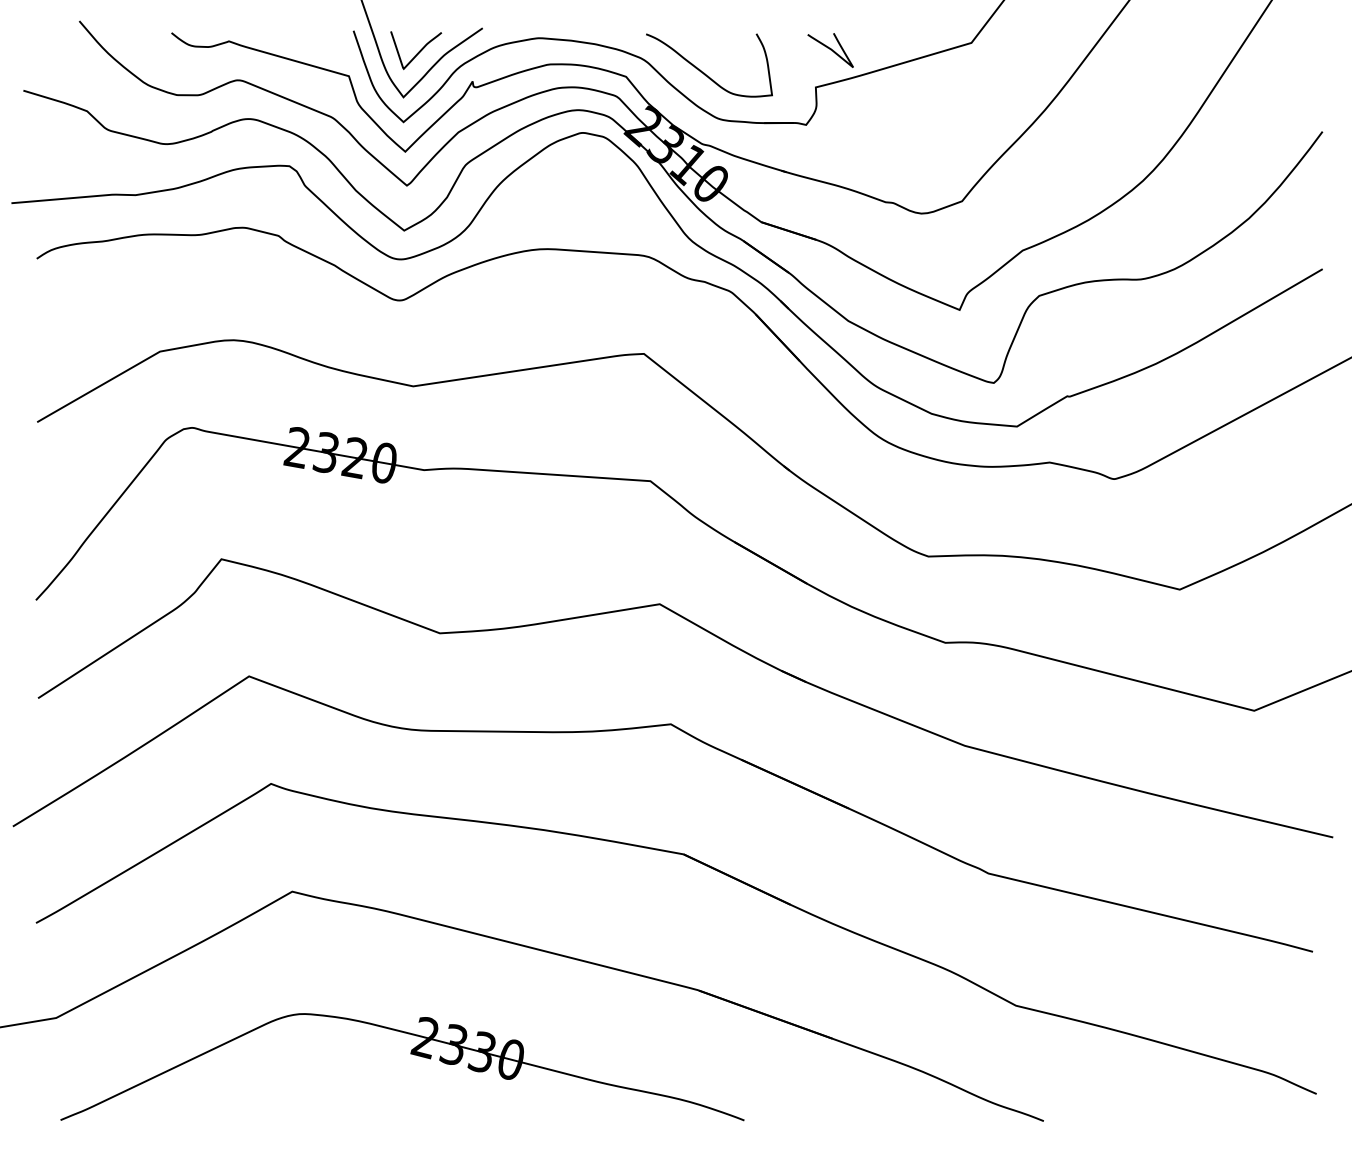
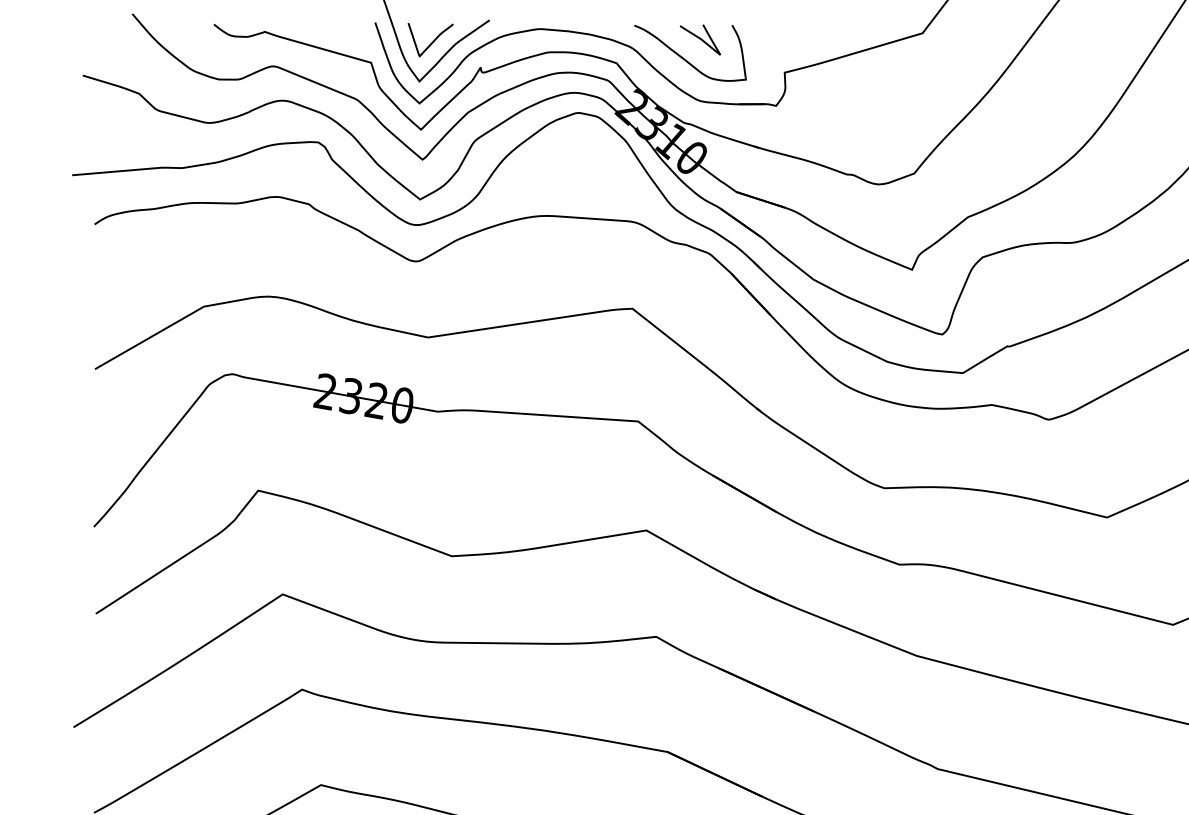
curve: (830, 50) -> (700, 39), moved

